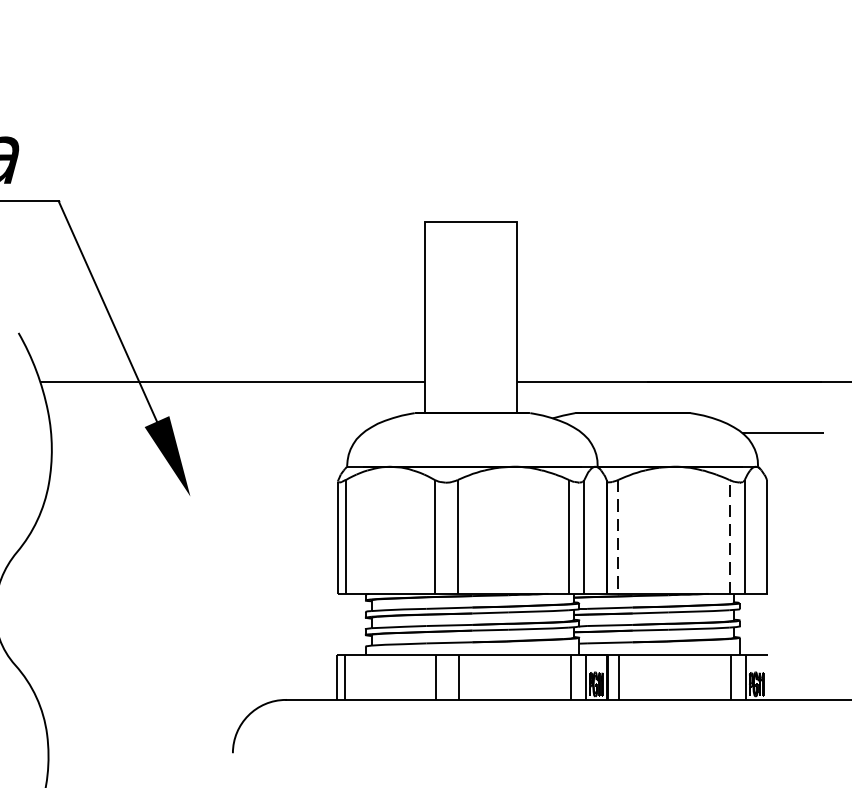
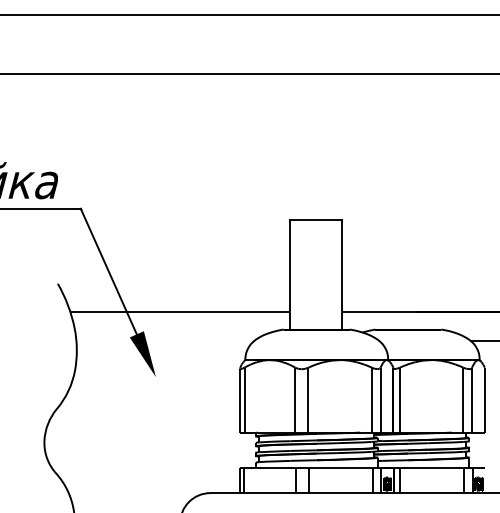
line: (729, 535) -> (463, 399), dashed -> solid
line: (617, 537) -> (399, 400), dashed -> solid

